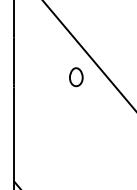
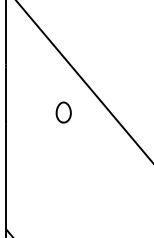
part: (76, 77) -> (63, 112), moved

